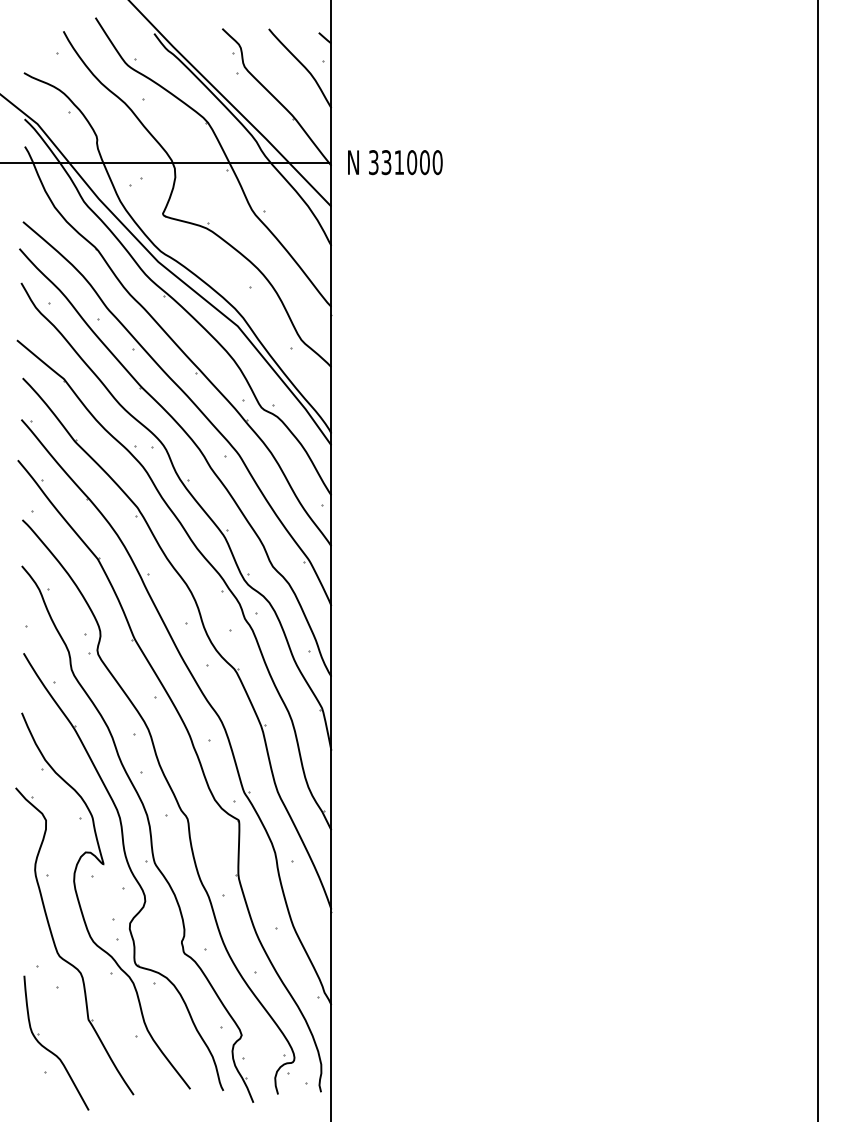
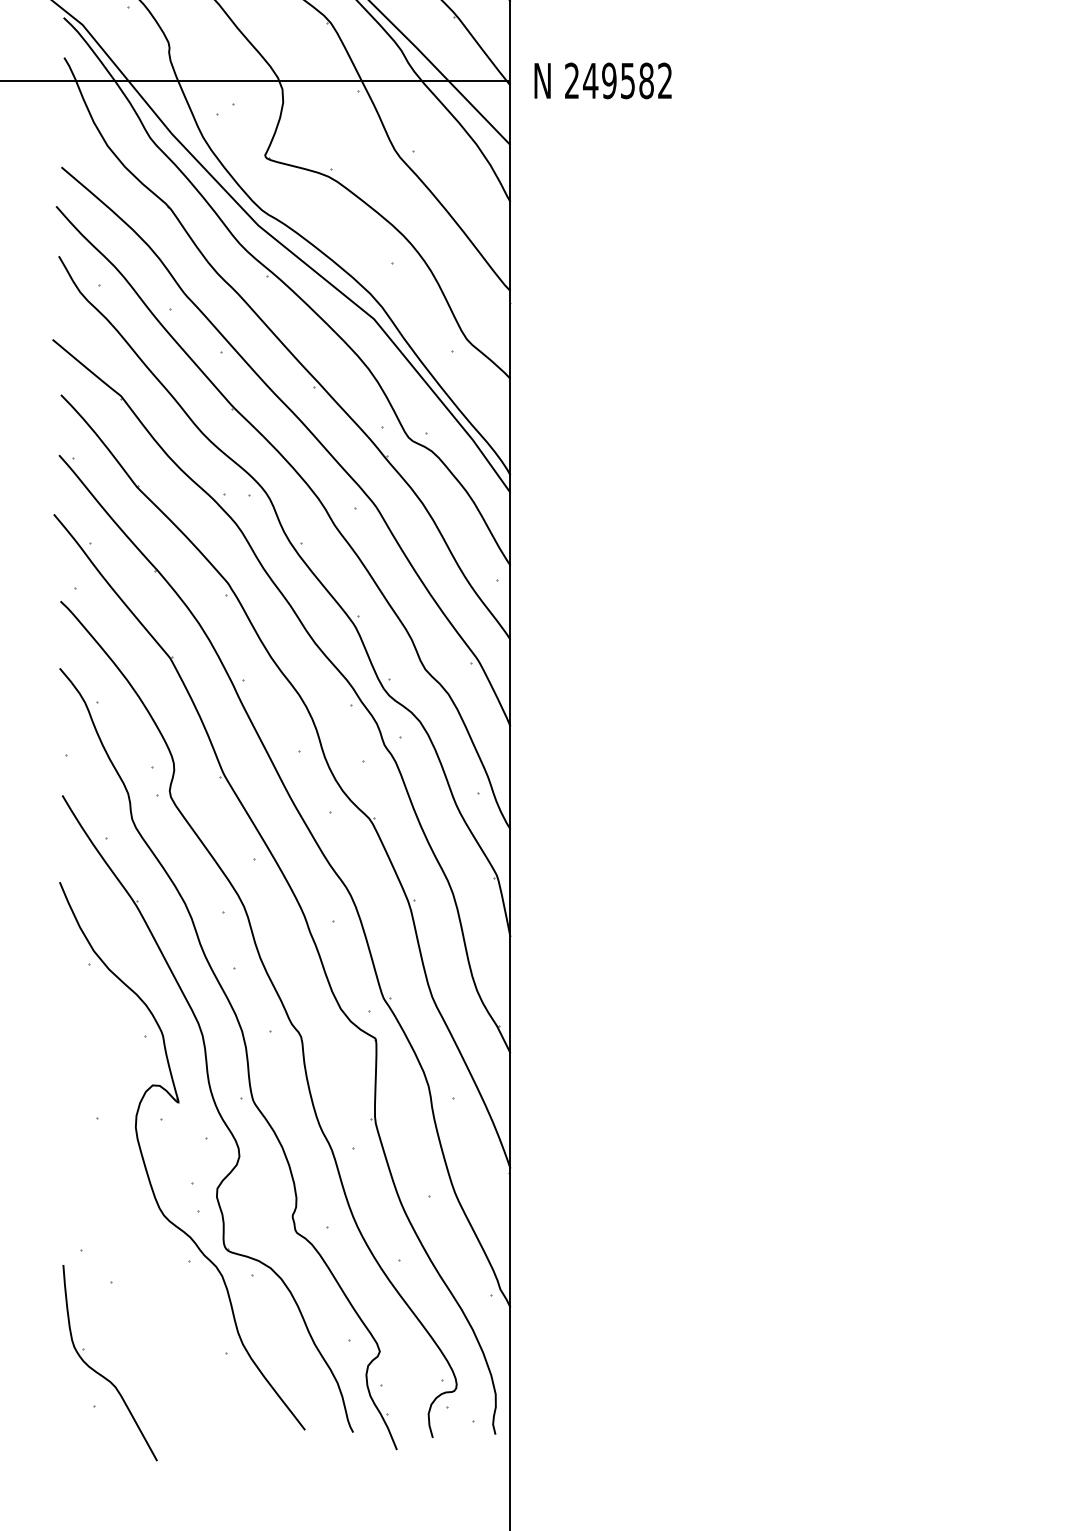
text: (405, 162) -> (618, 80), 331000 -> 249582
part: (56, 946) -> (110, 1222), removed

